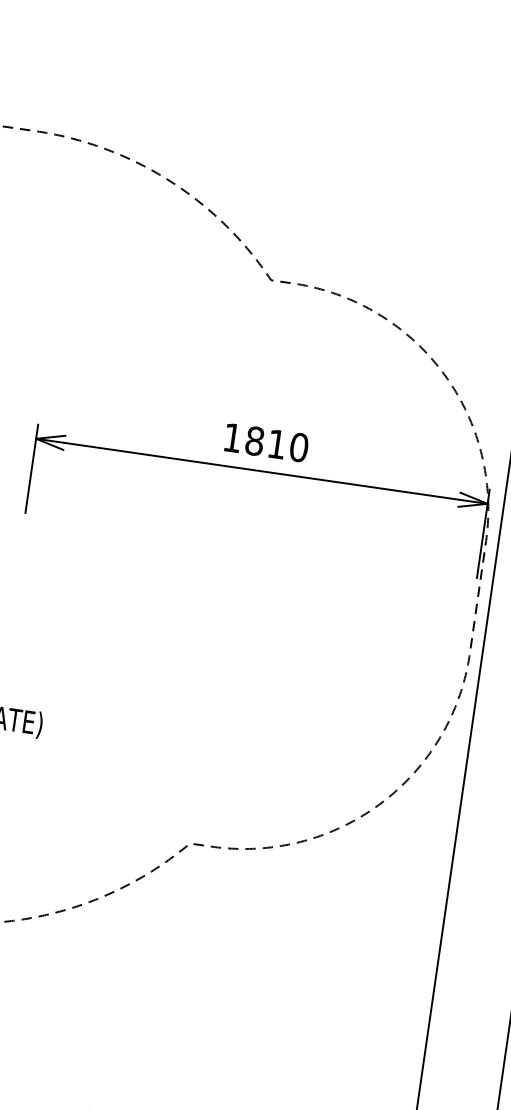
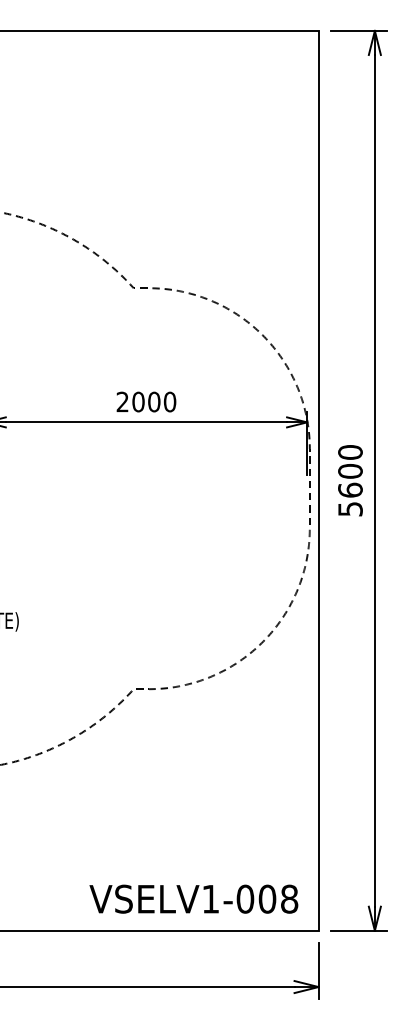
text: (254, 440) -> (138, 401), 1810 -> 2000

